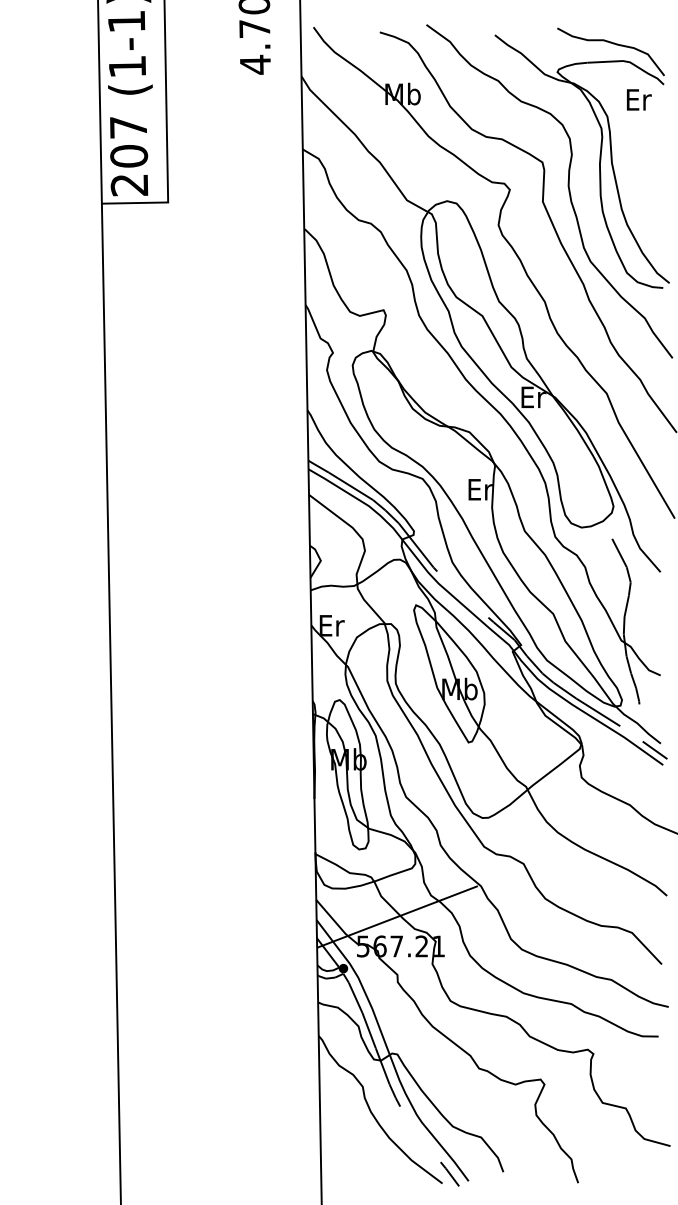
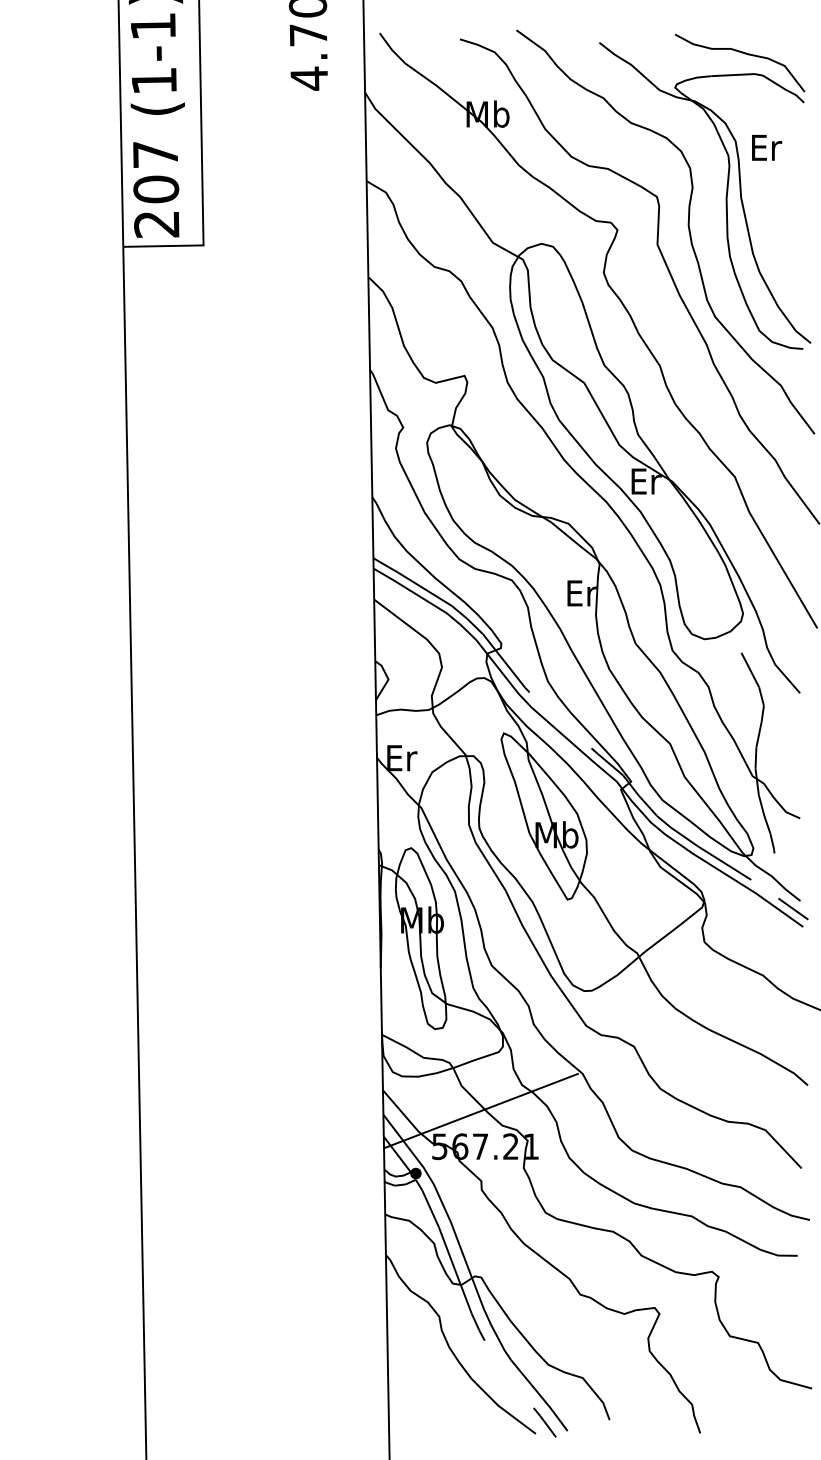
text: (639, 99) -> (767, 147), moved

